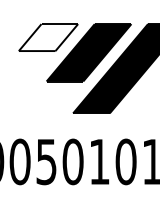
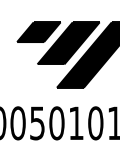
fill: (47, 37) -> (38, 32), added

